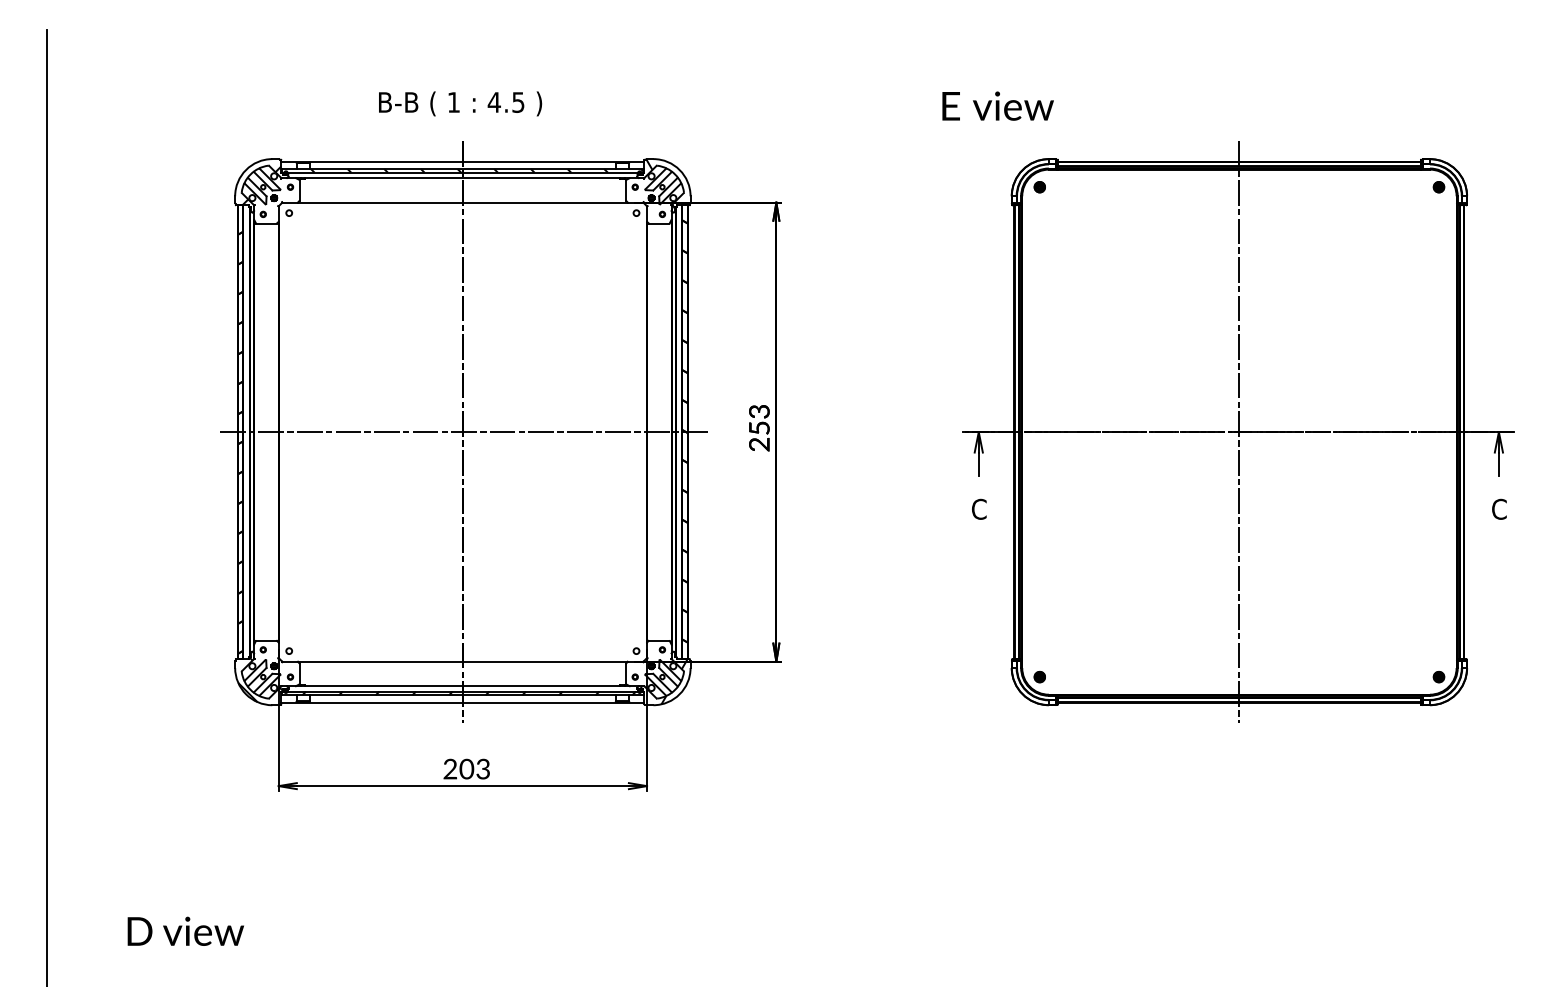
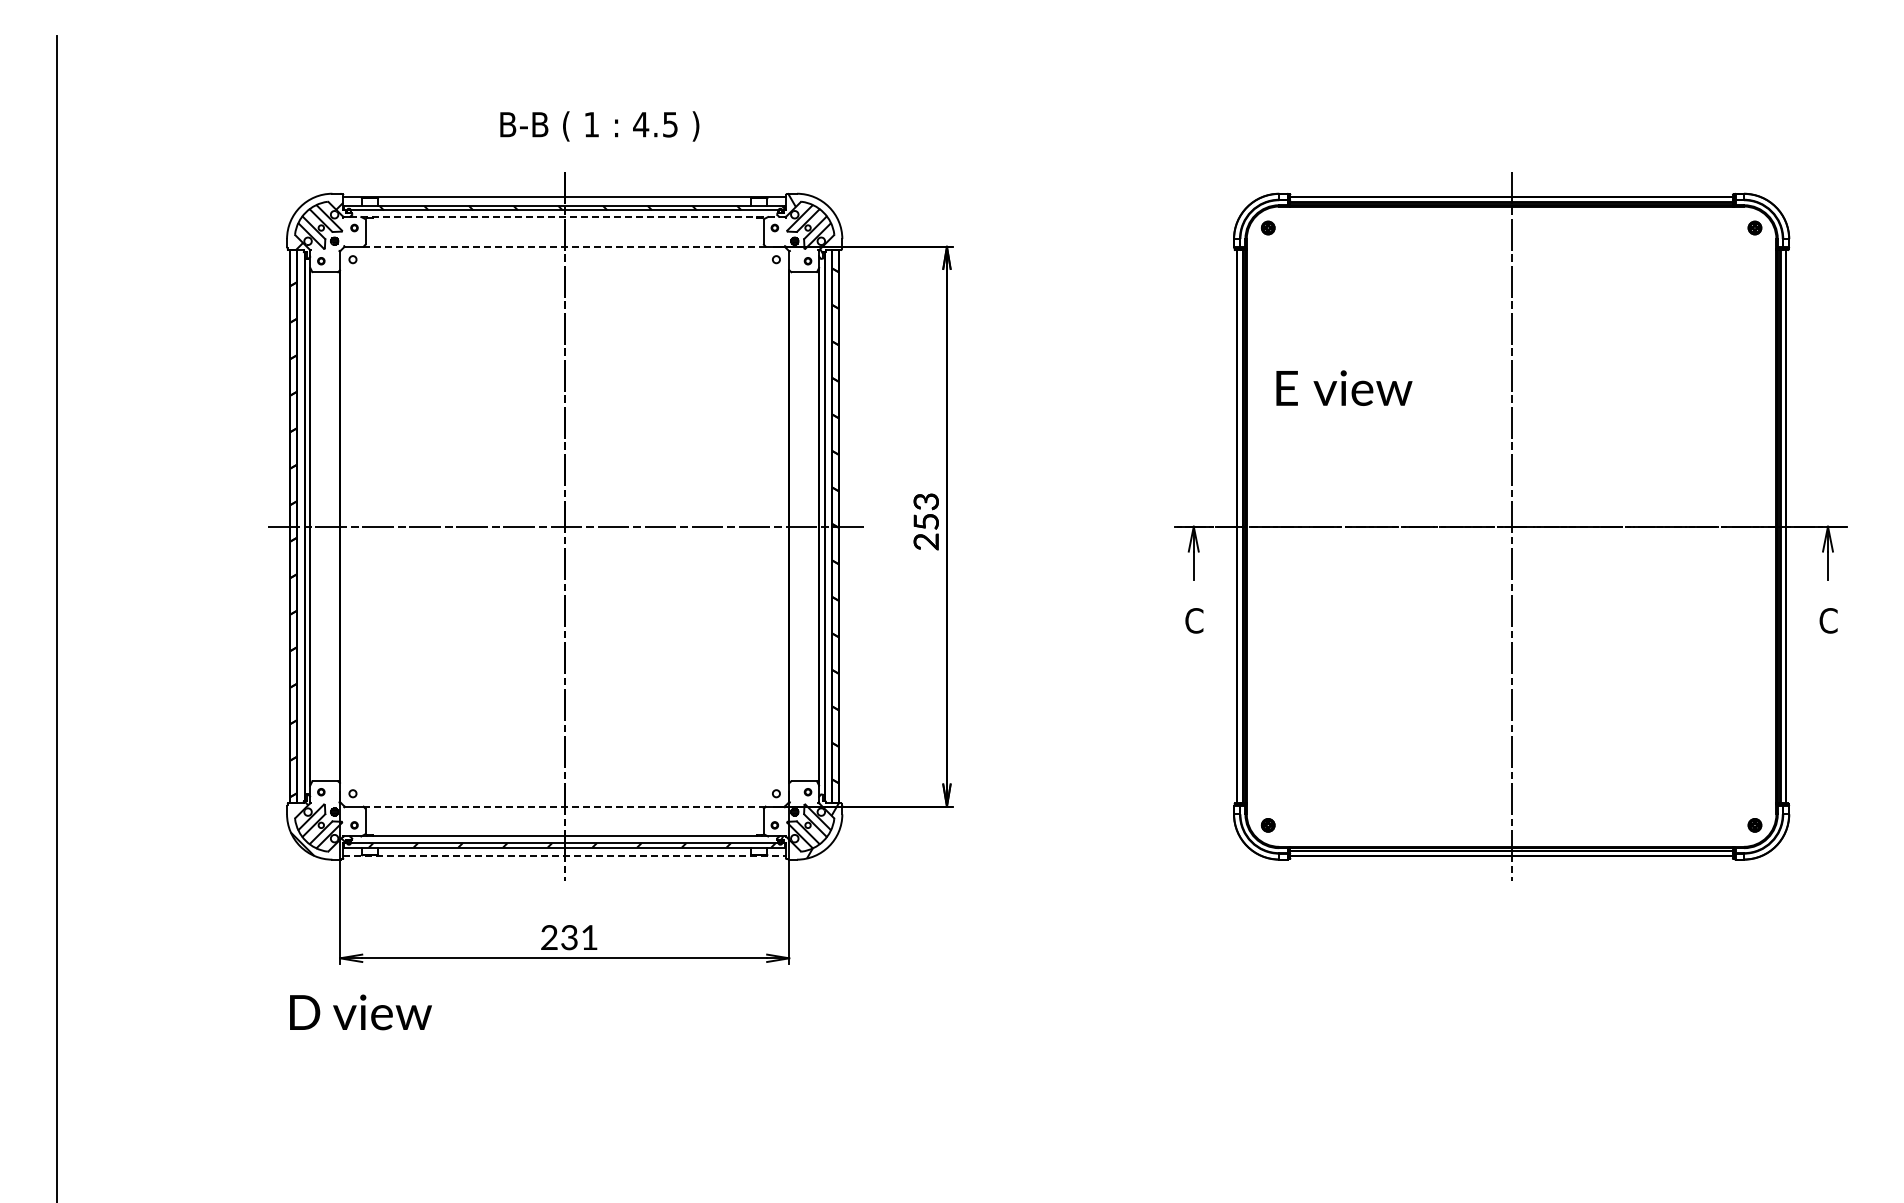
text: (460, 103) -> (599, 126), moved
text: (998, 105) -> (1344, 387), moved
line: (463, 177) -> (565, 216), solid -> dashed
line: (463, 202) -> (565, 246), solid -> dashed
line: (462, 661) -> (564, 806), solid -> dashed
line: (463, 702) -> (565, 856), solid -> dashed
text: (474, 769) -> (578, 937), 203 -> 231
text: (185, 931) -> (360, 1012), moved

